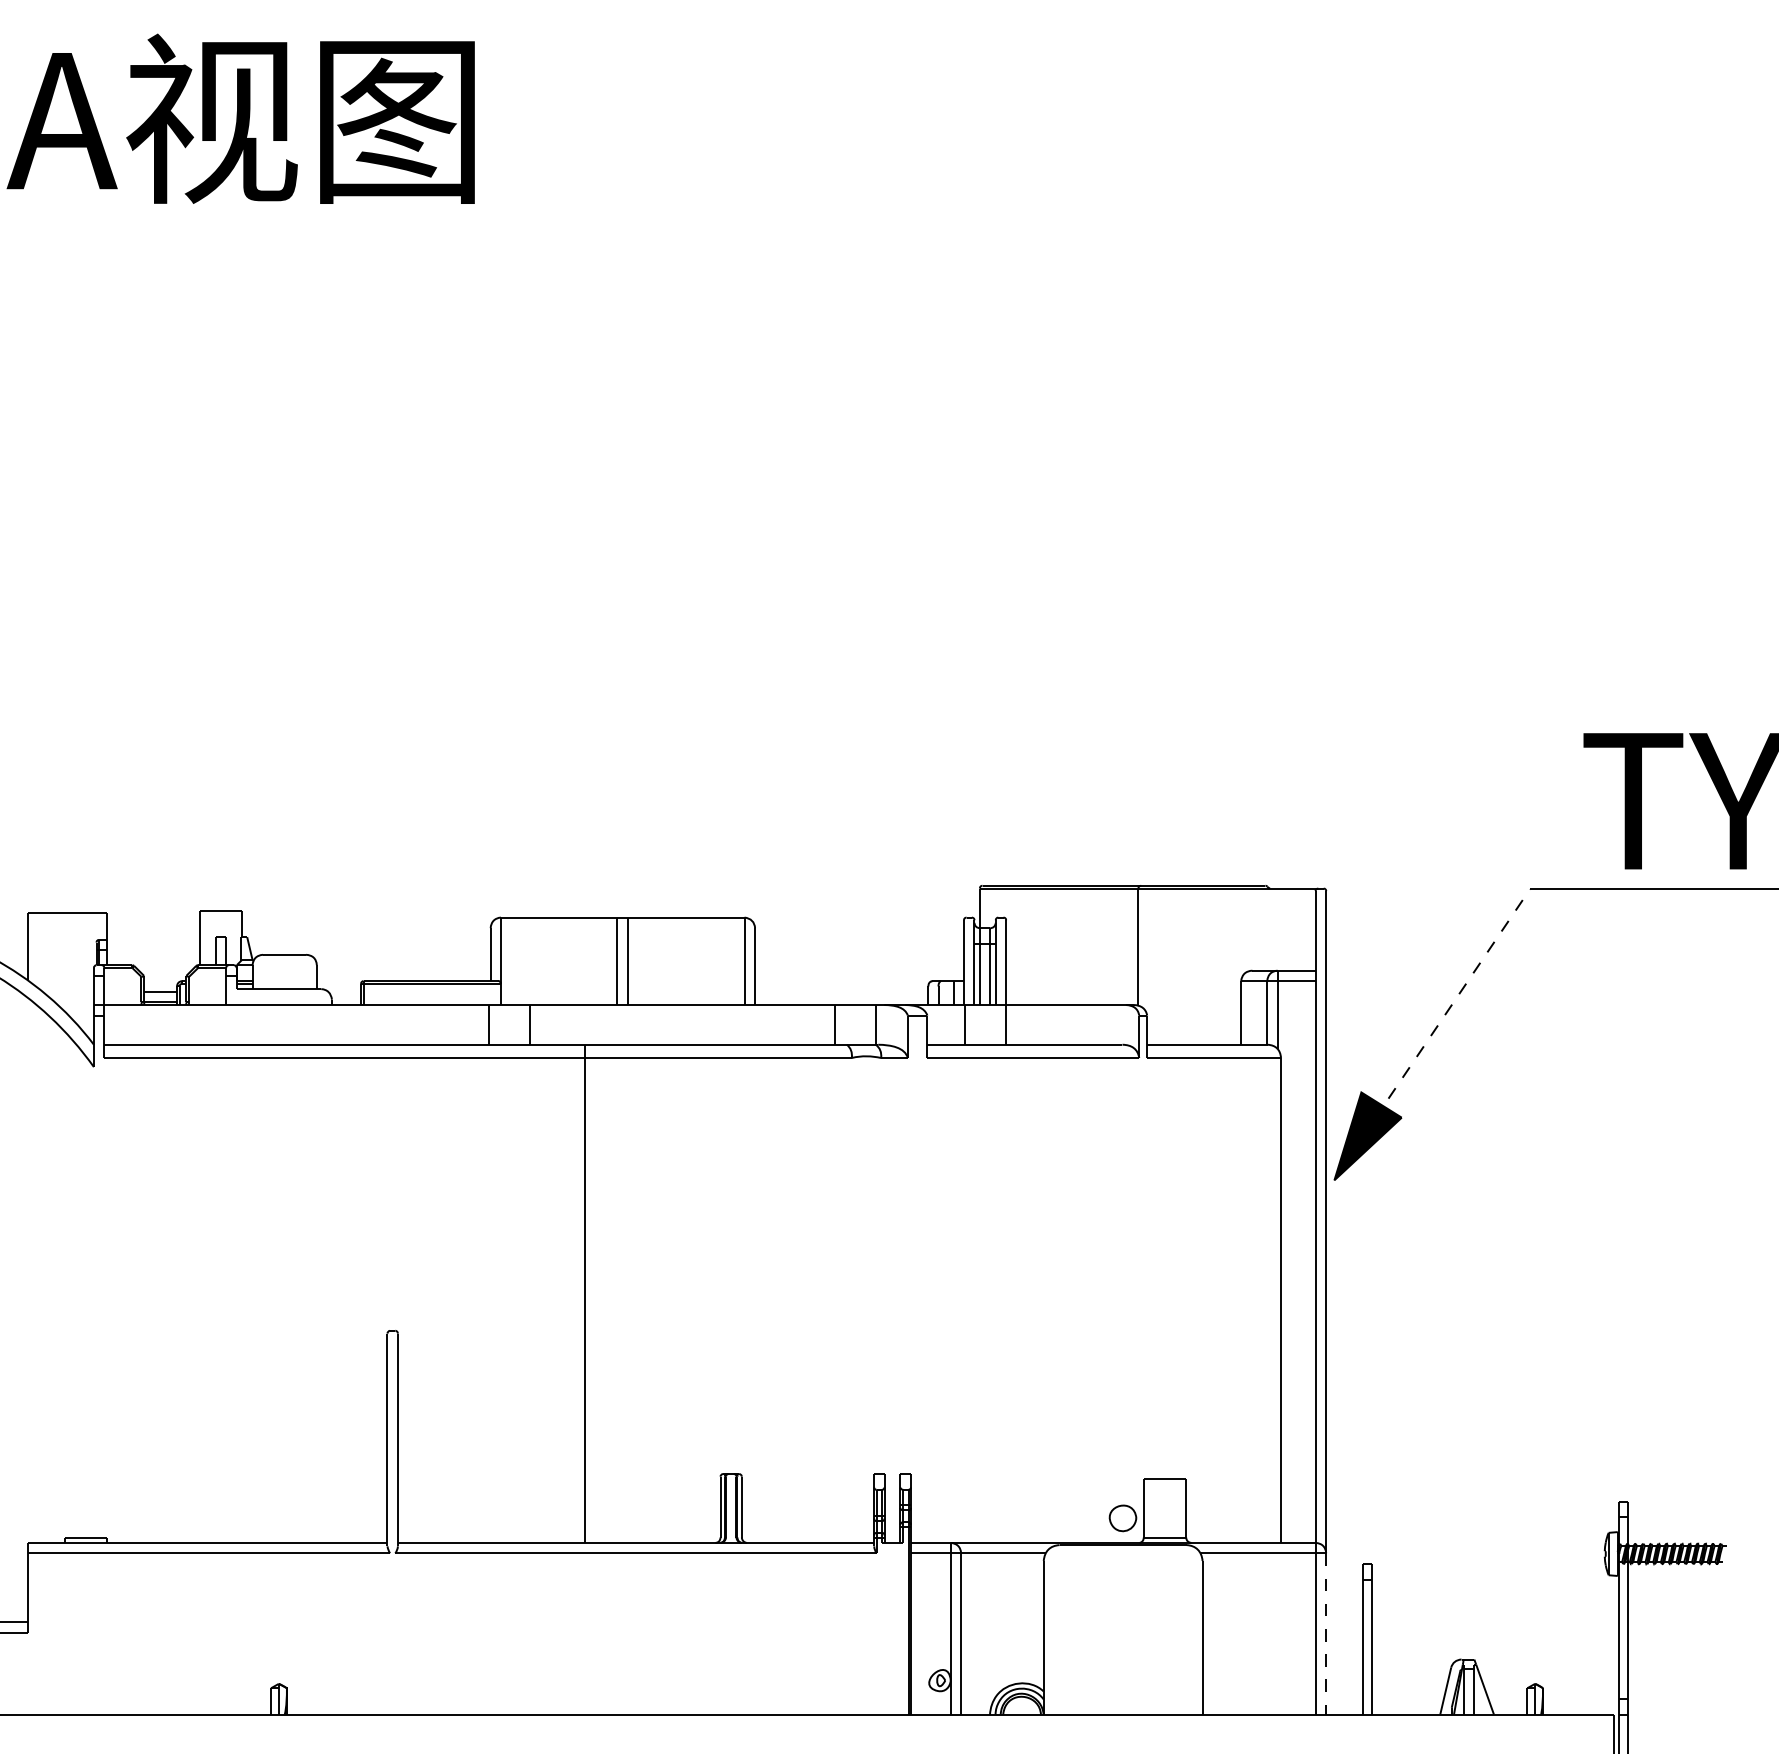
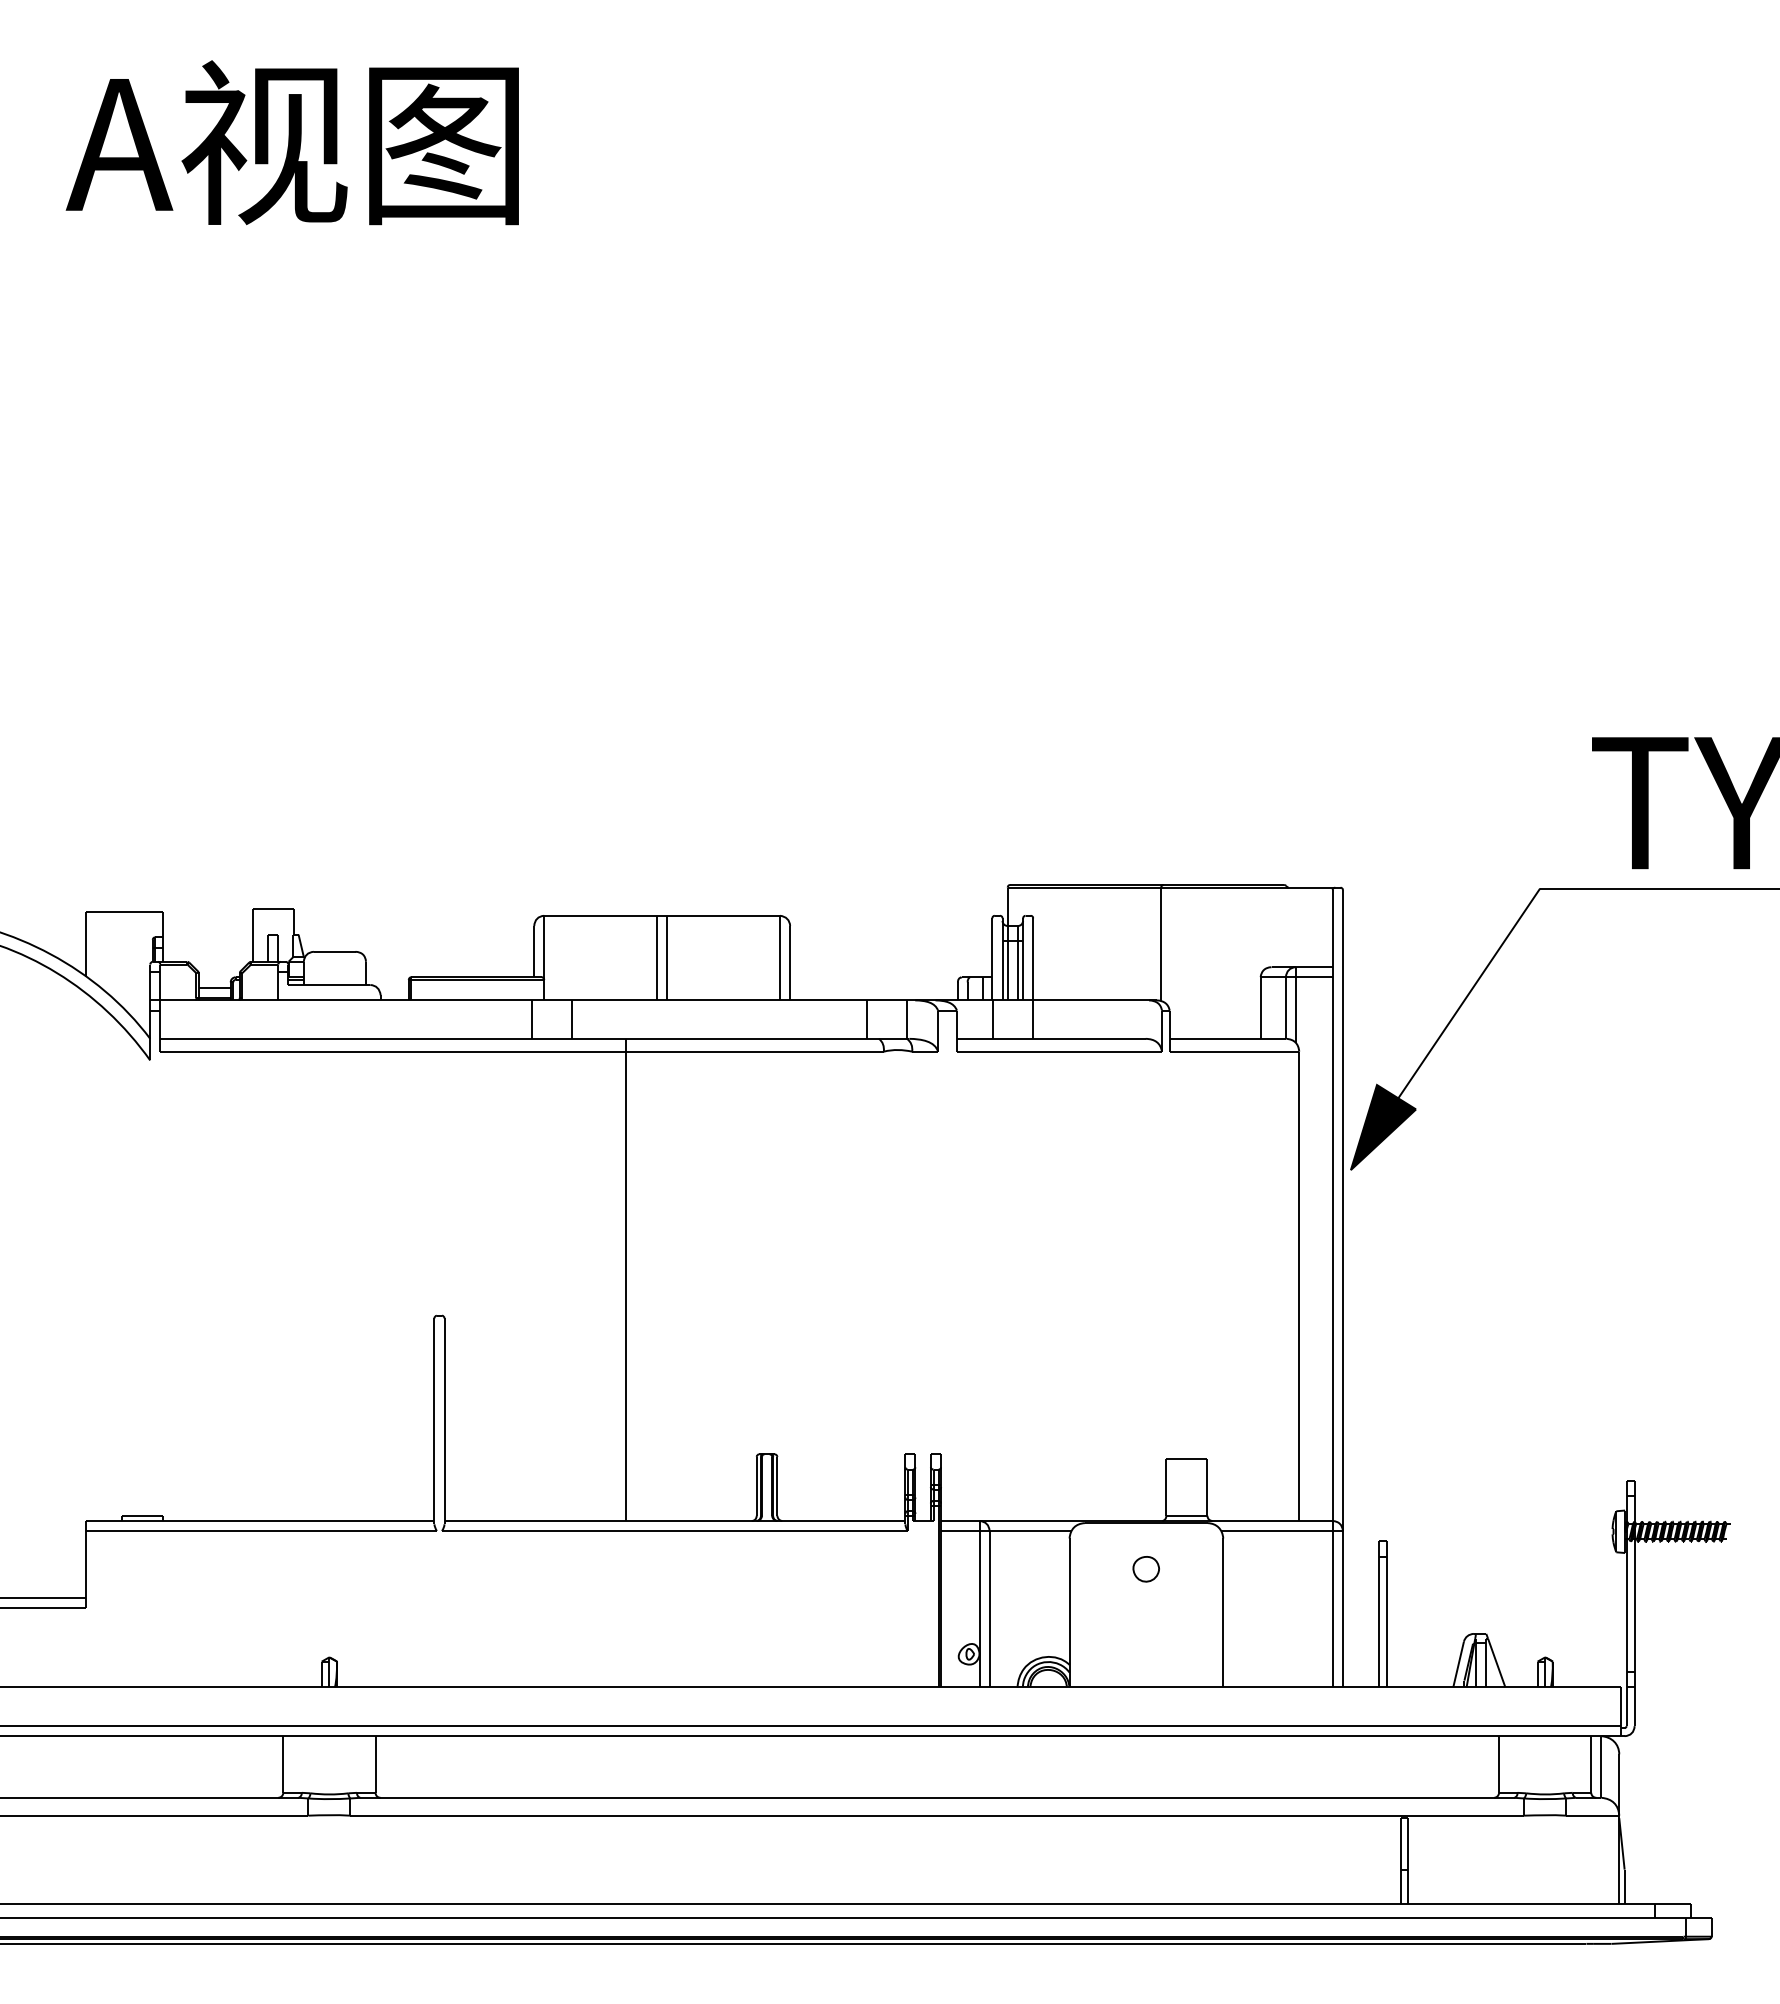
line: (1452, 1004) -> (1465, 999), dashed -> solid
part: (1122, 1518) -> (1145, 1569), moved
line: (1325, 1634) -> (1342, 1609), dashed -> solid

